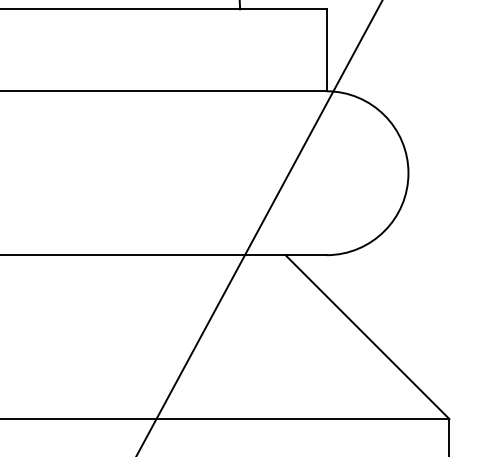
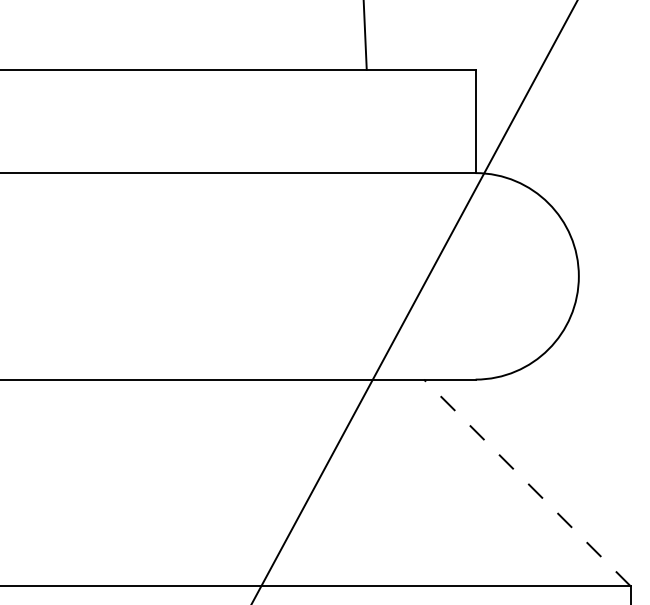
line: (366, 336) -> (526, 482), solid -> dashed

